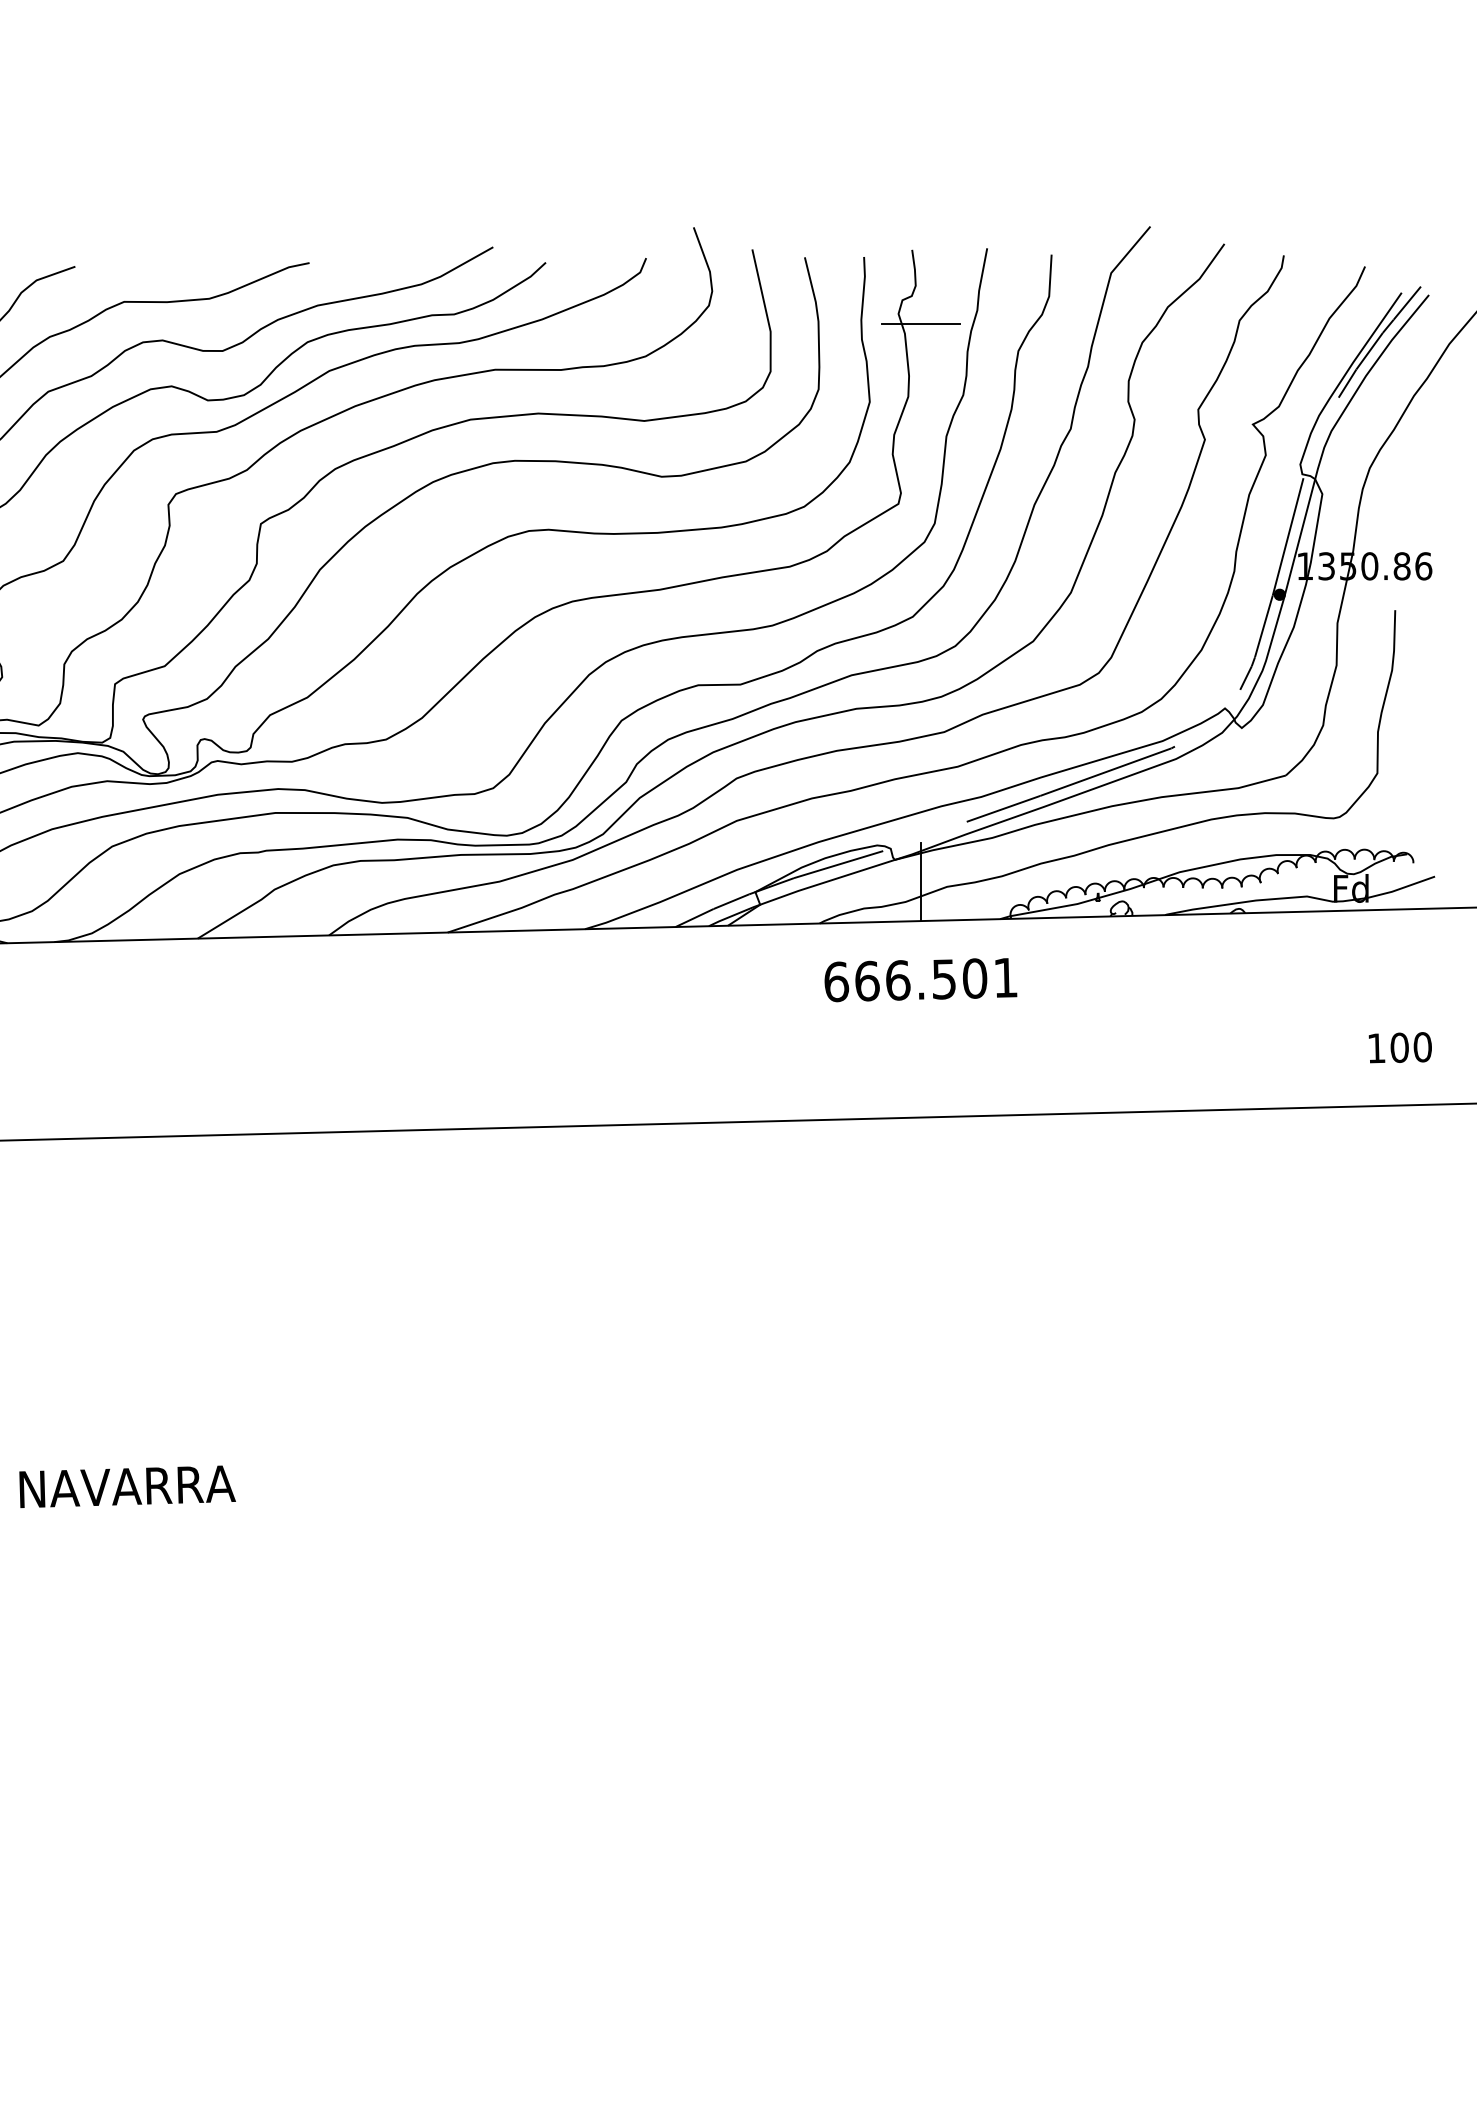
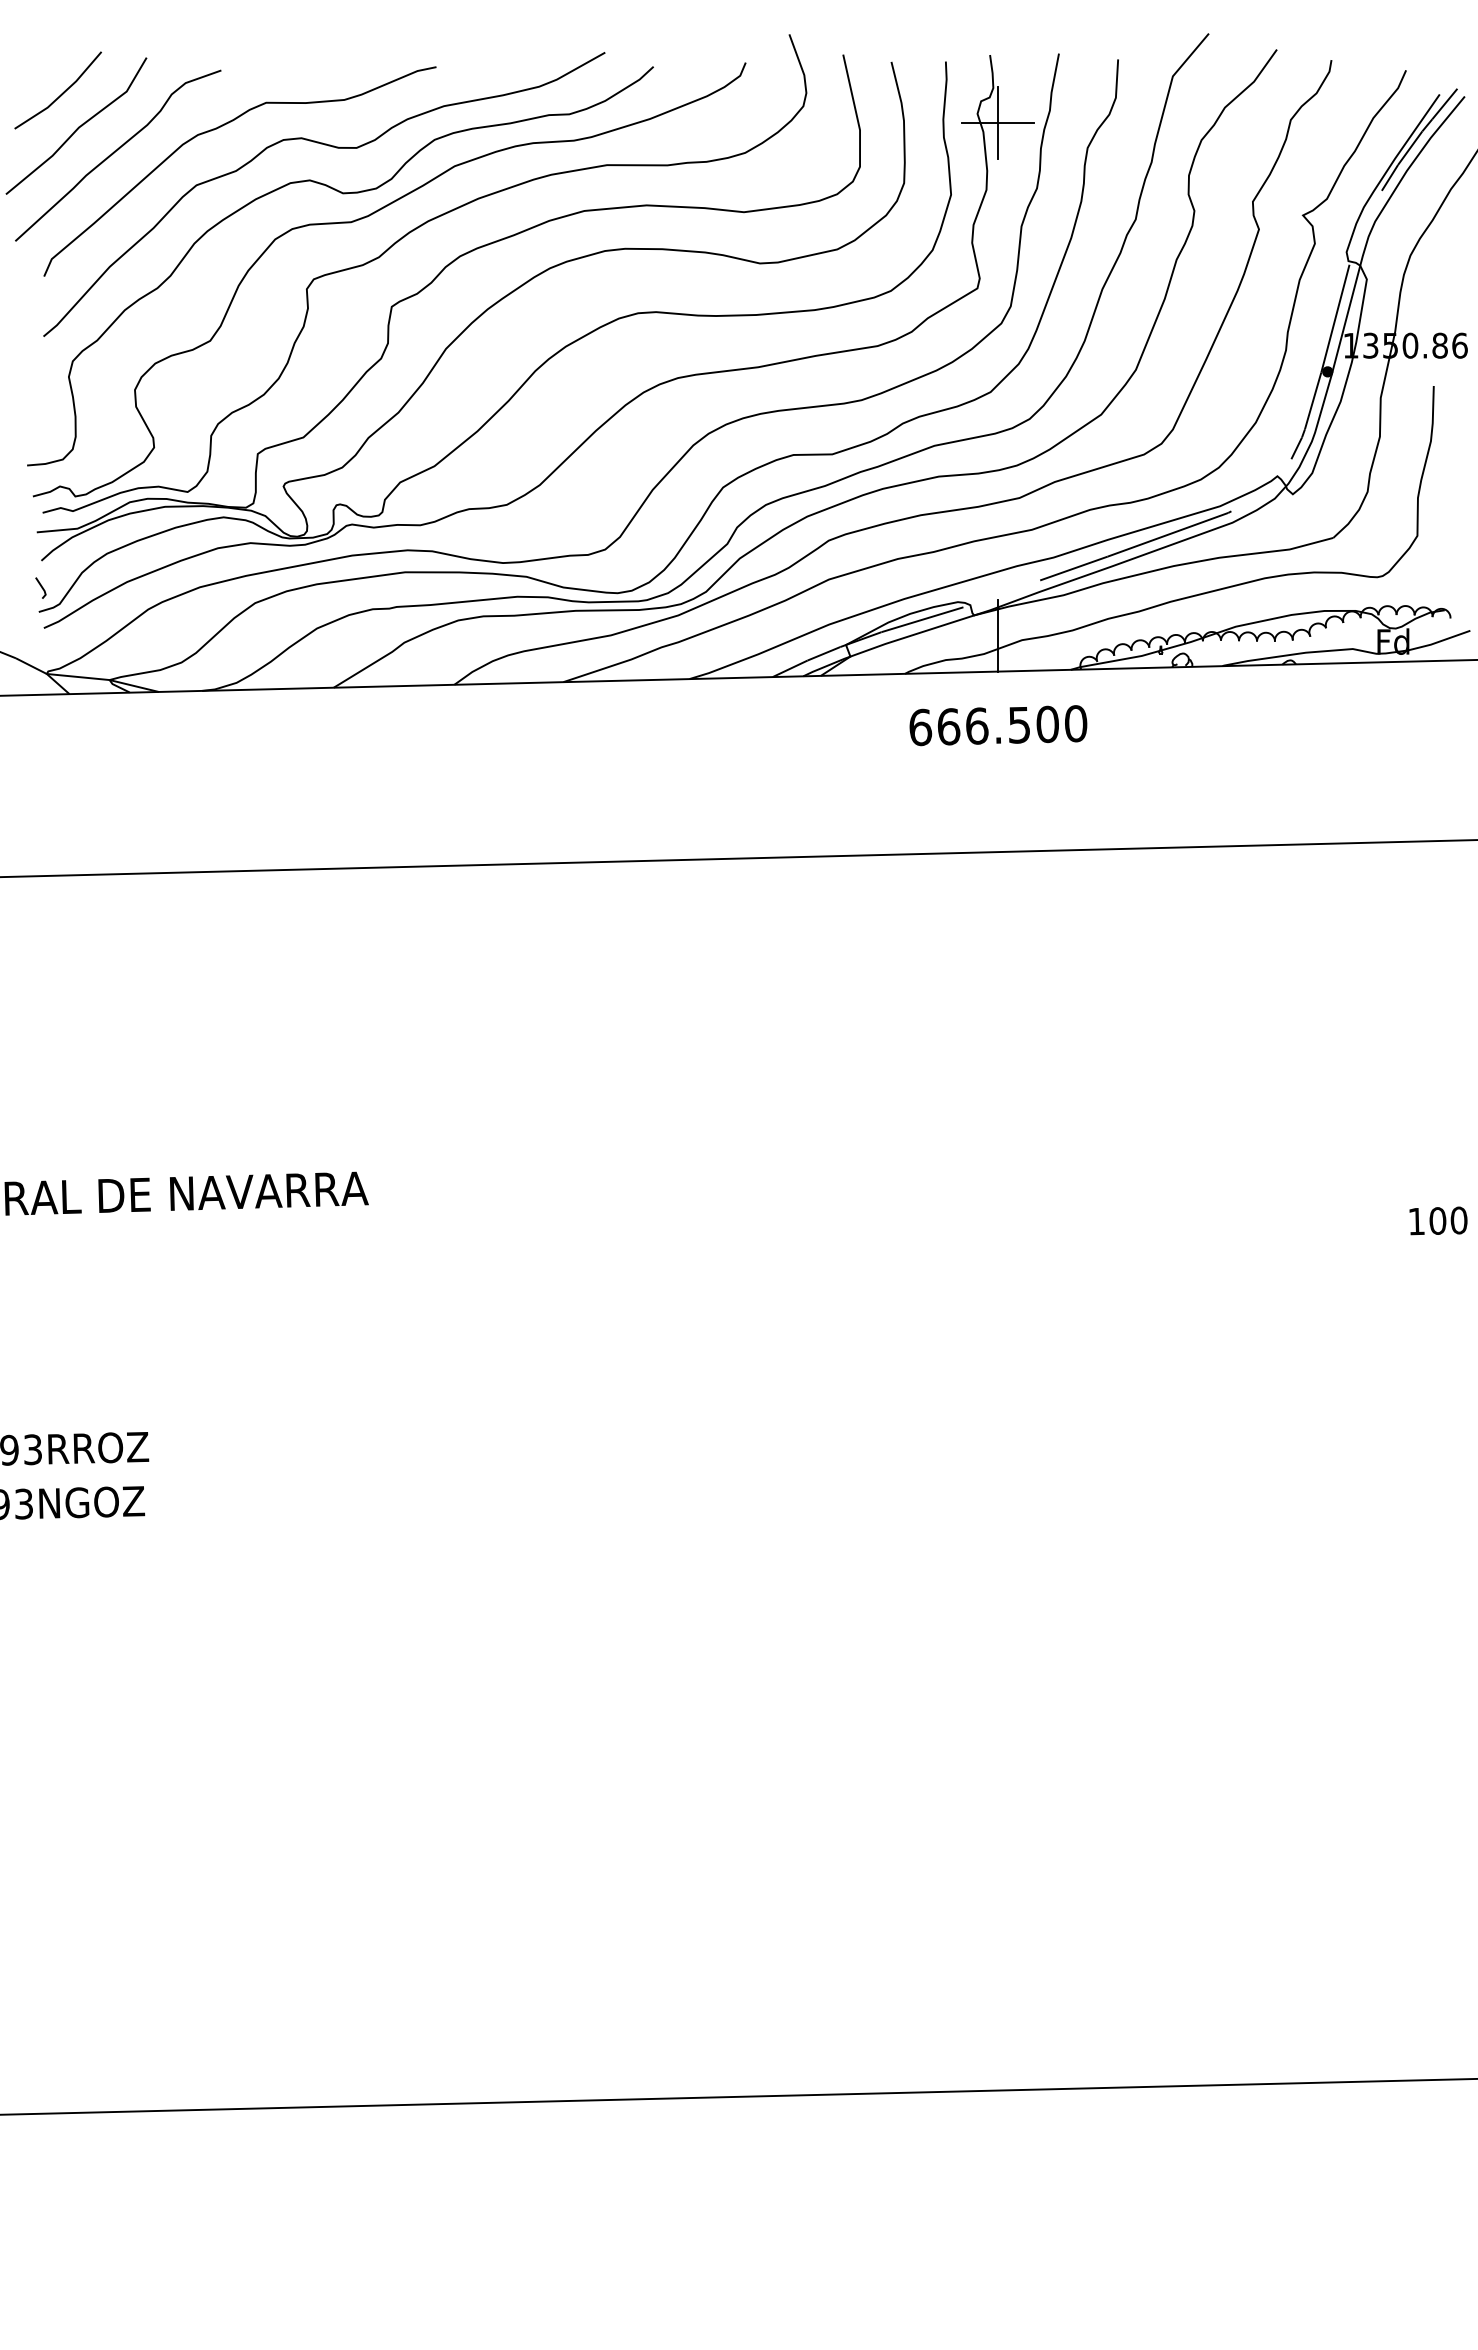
line: (921, 324) -> (998, 123), added
text: (1006, 977) -> (1076, 723), 666.501 -> 666.500
text: (1400, 1047) -> (1438, 1220), moved

